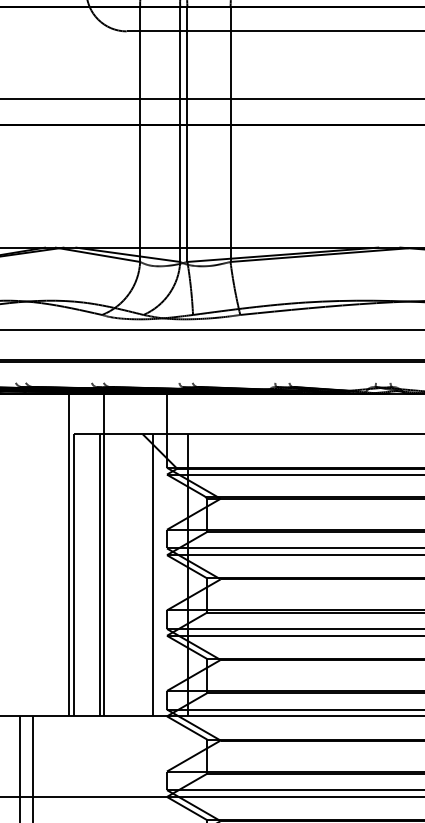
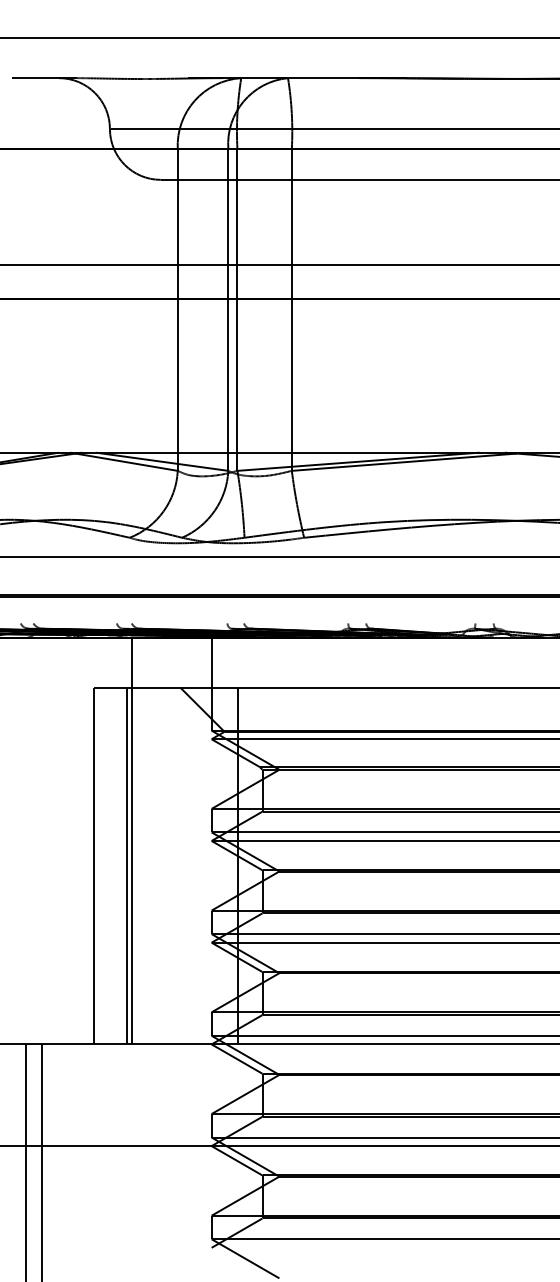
line: (69, 554) -> (88, 840), removed
line: (153, 575) -> (194, 866), removed

